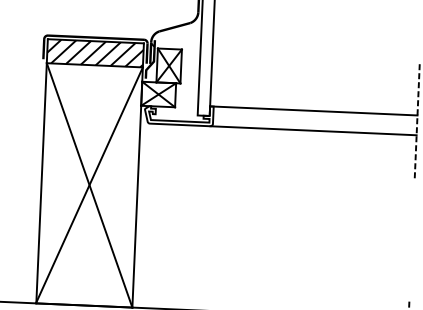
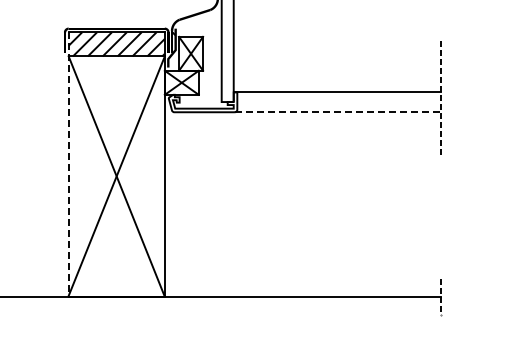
line: (313, 131) -> (338, 112), solid -> dashed
line: (41, 172) -> (68, 165), solid -> dashed

